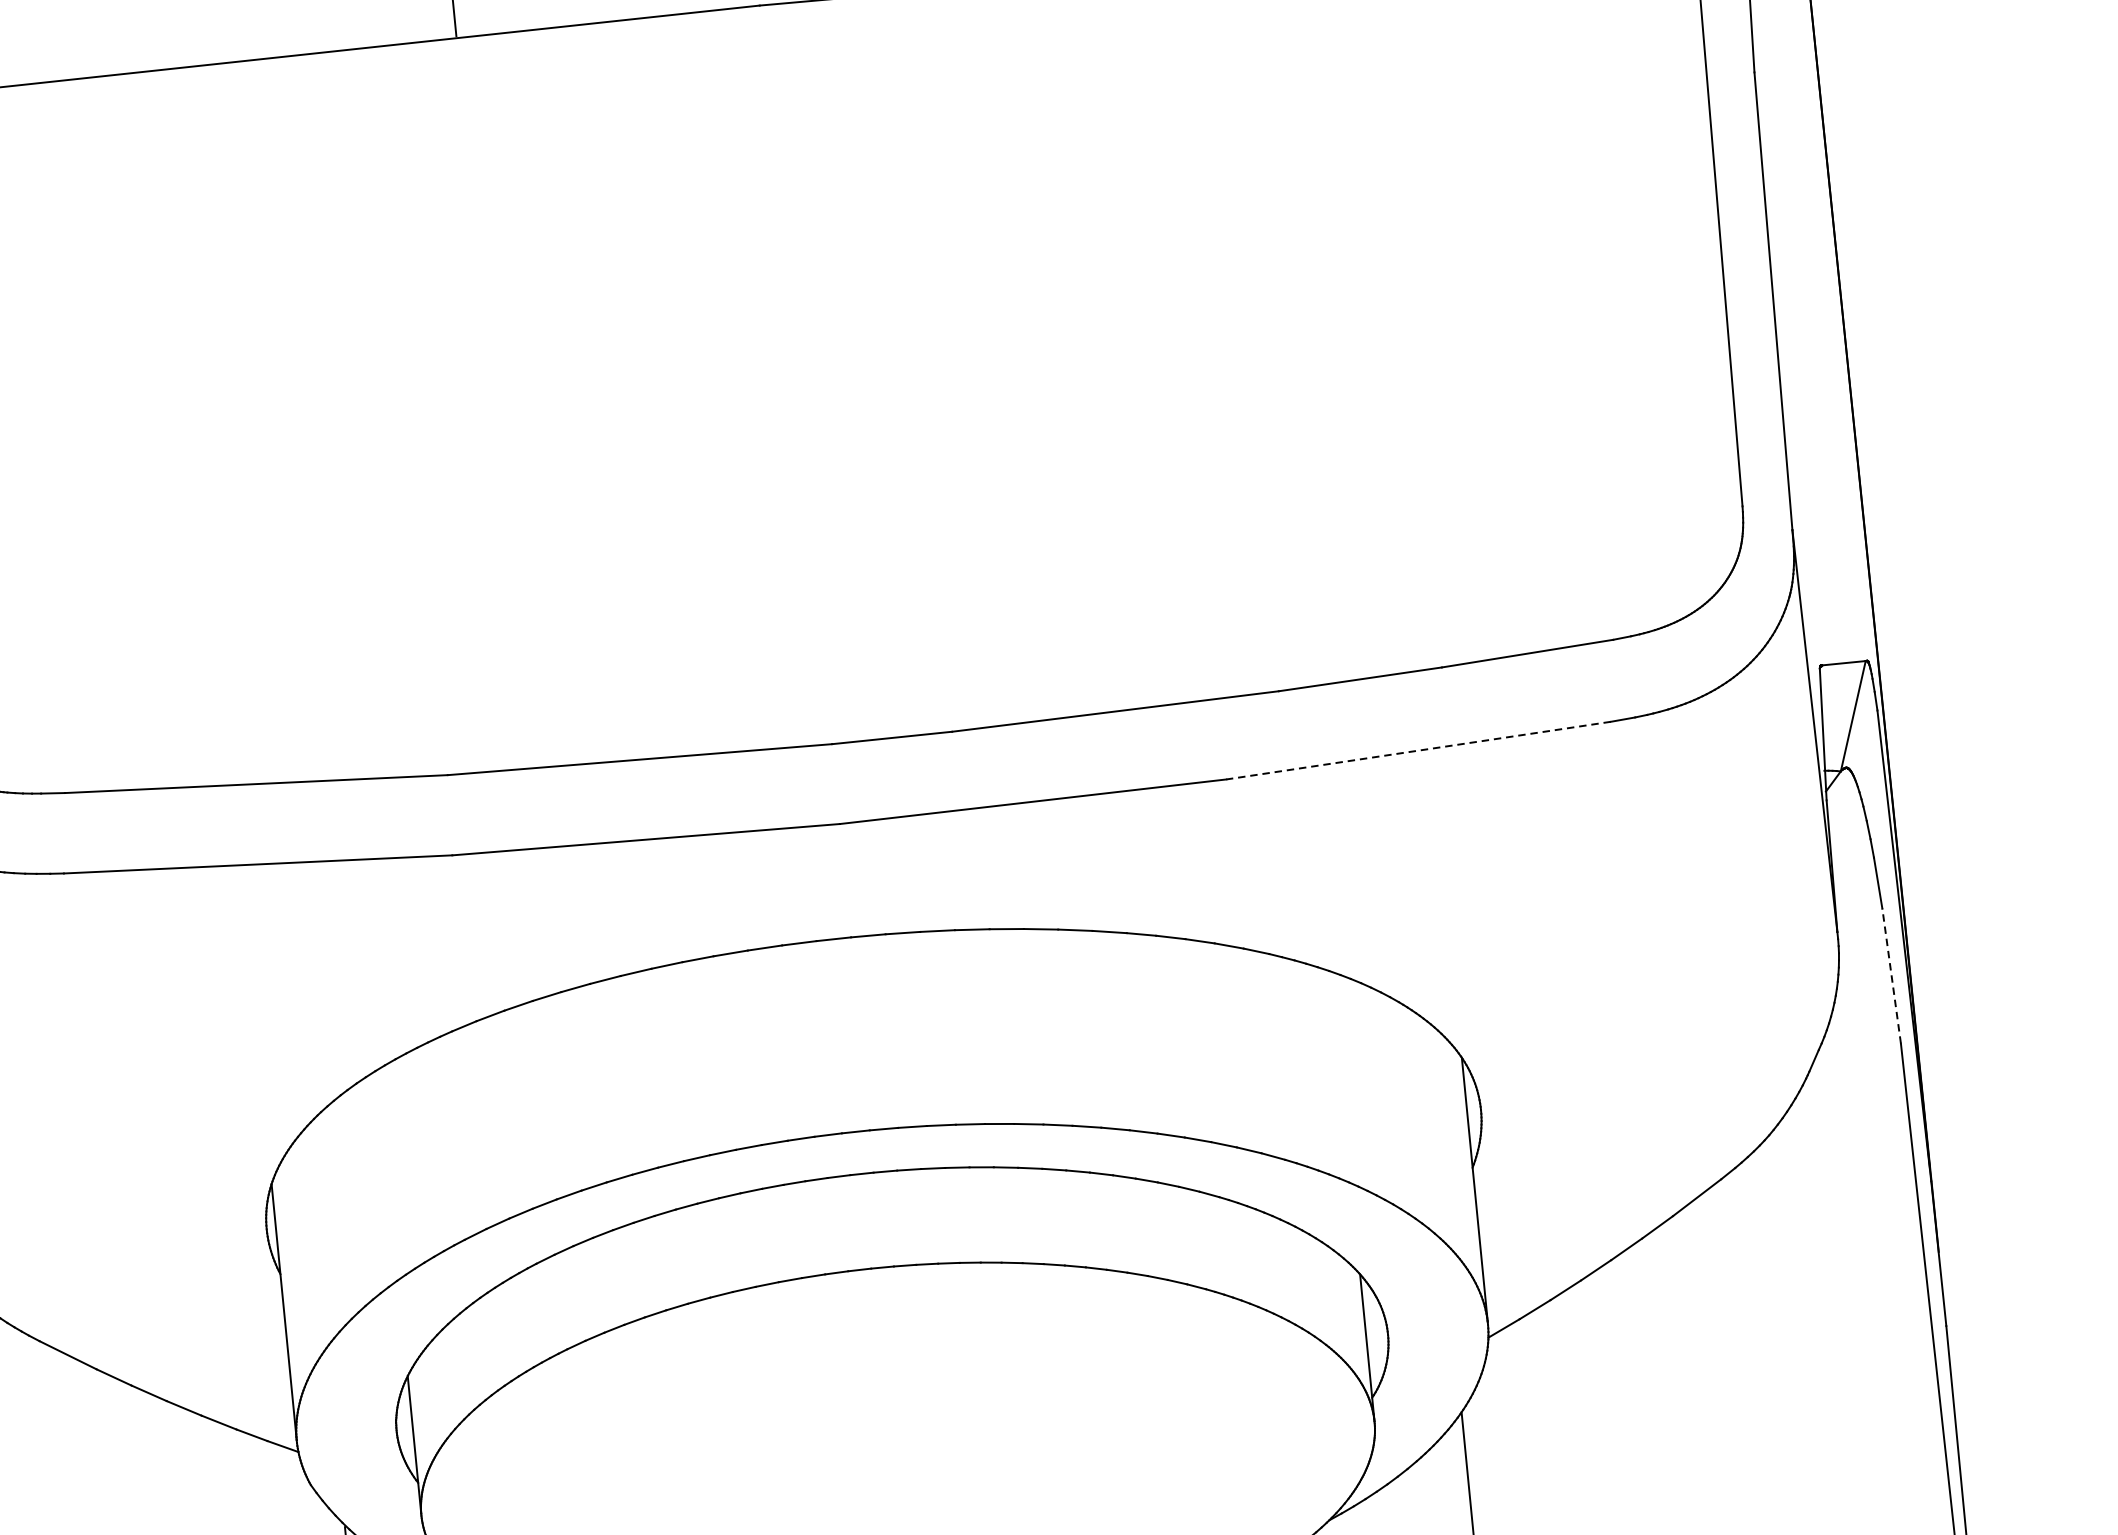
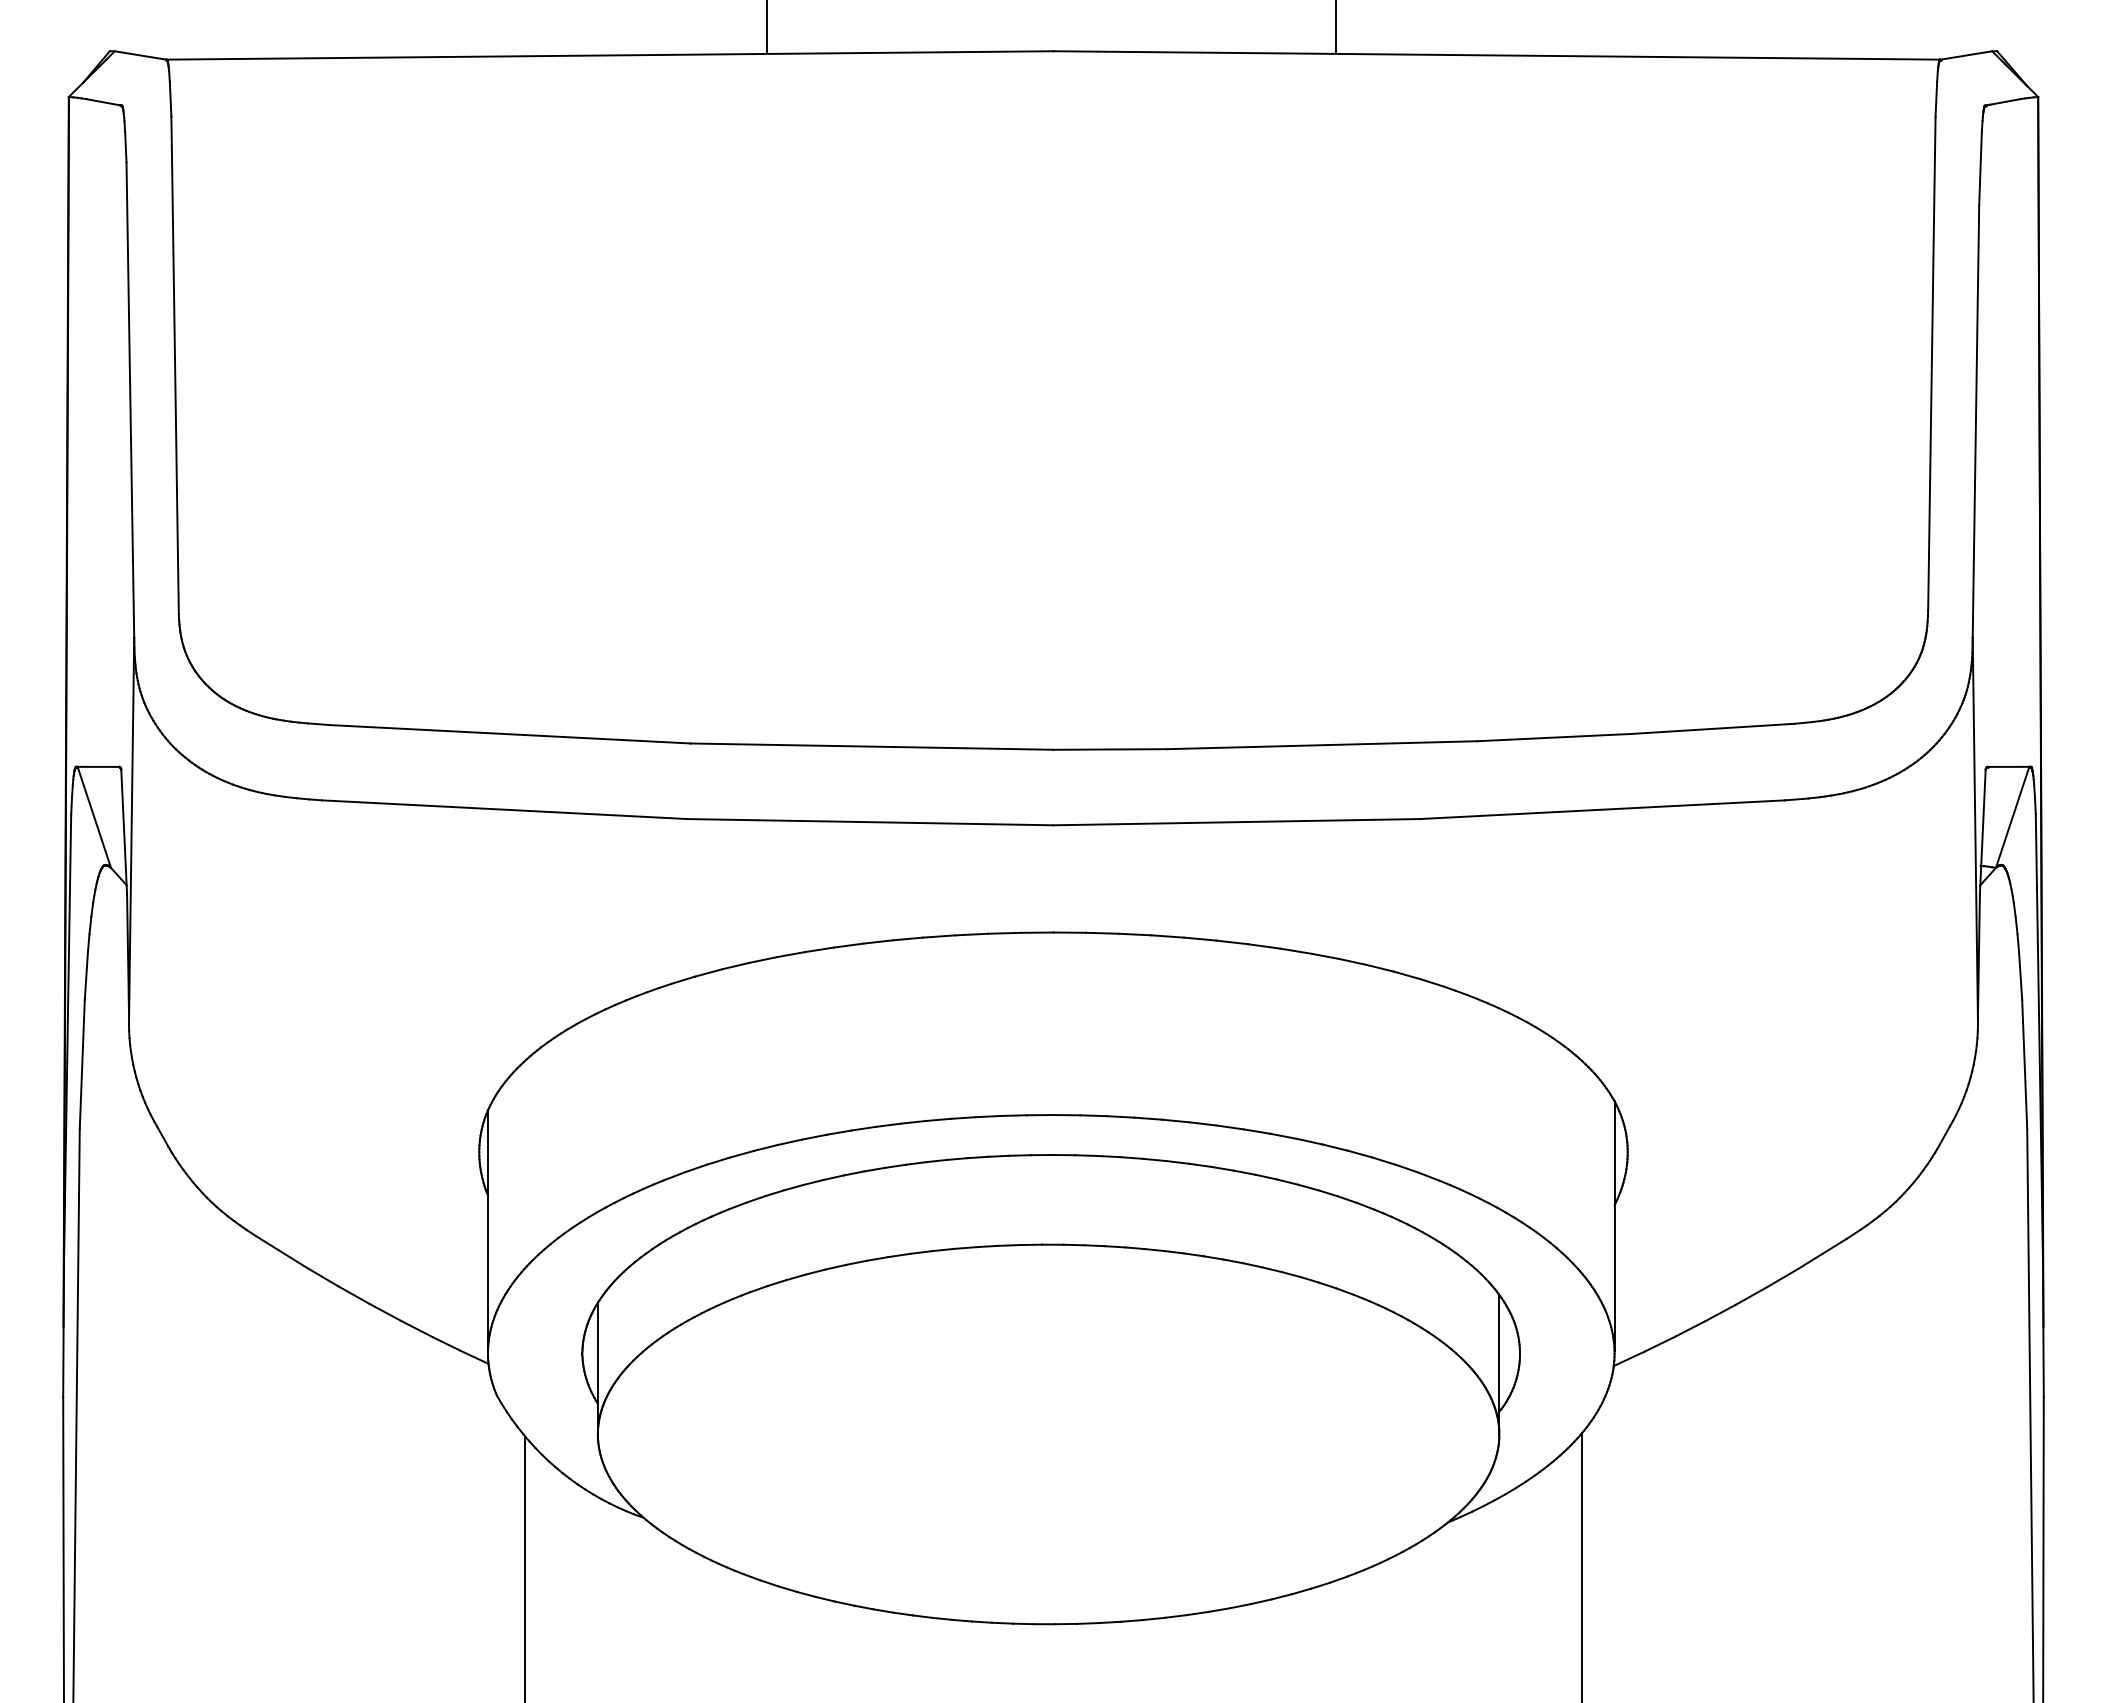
line: (1417, 750) -> (1601, 809), dashed -> solid
line: (1891, 975) -> (2024, 1063), dashed -> solid

